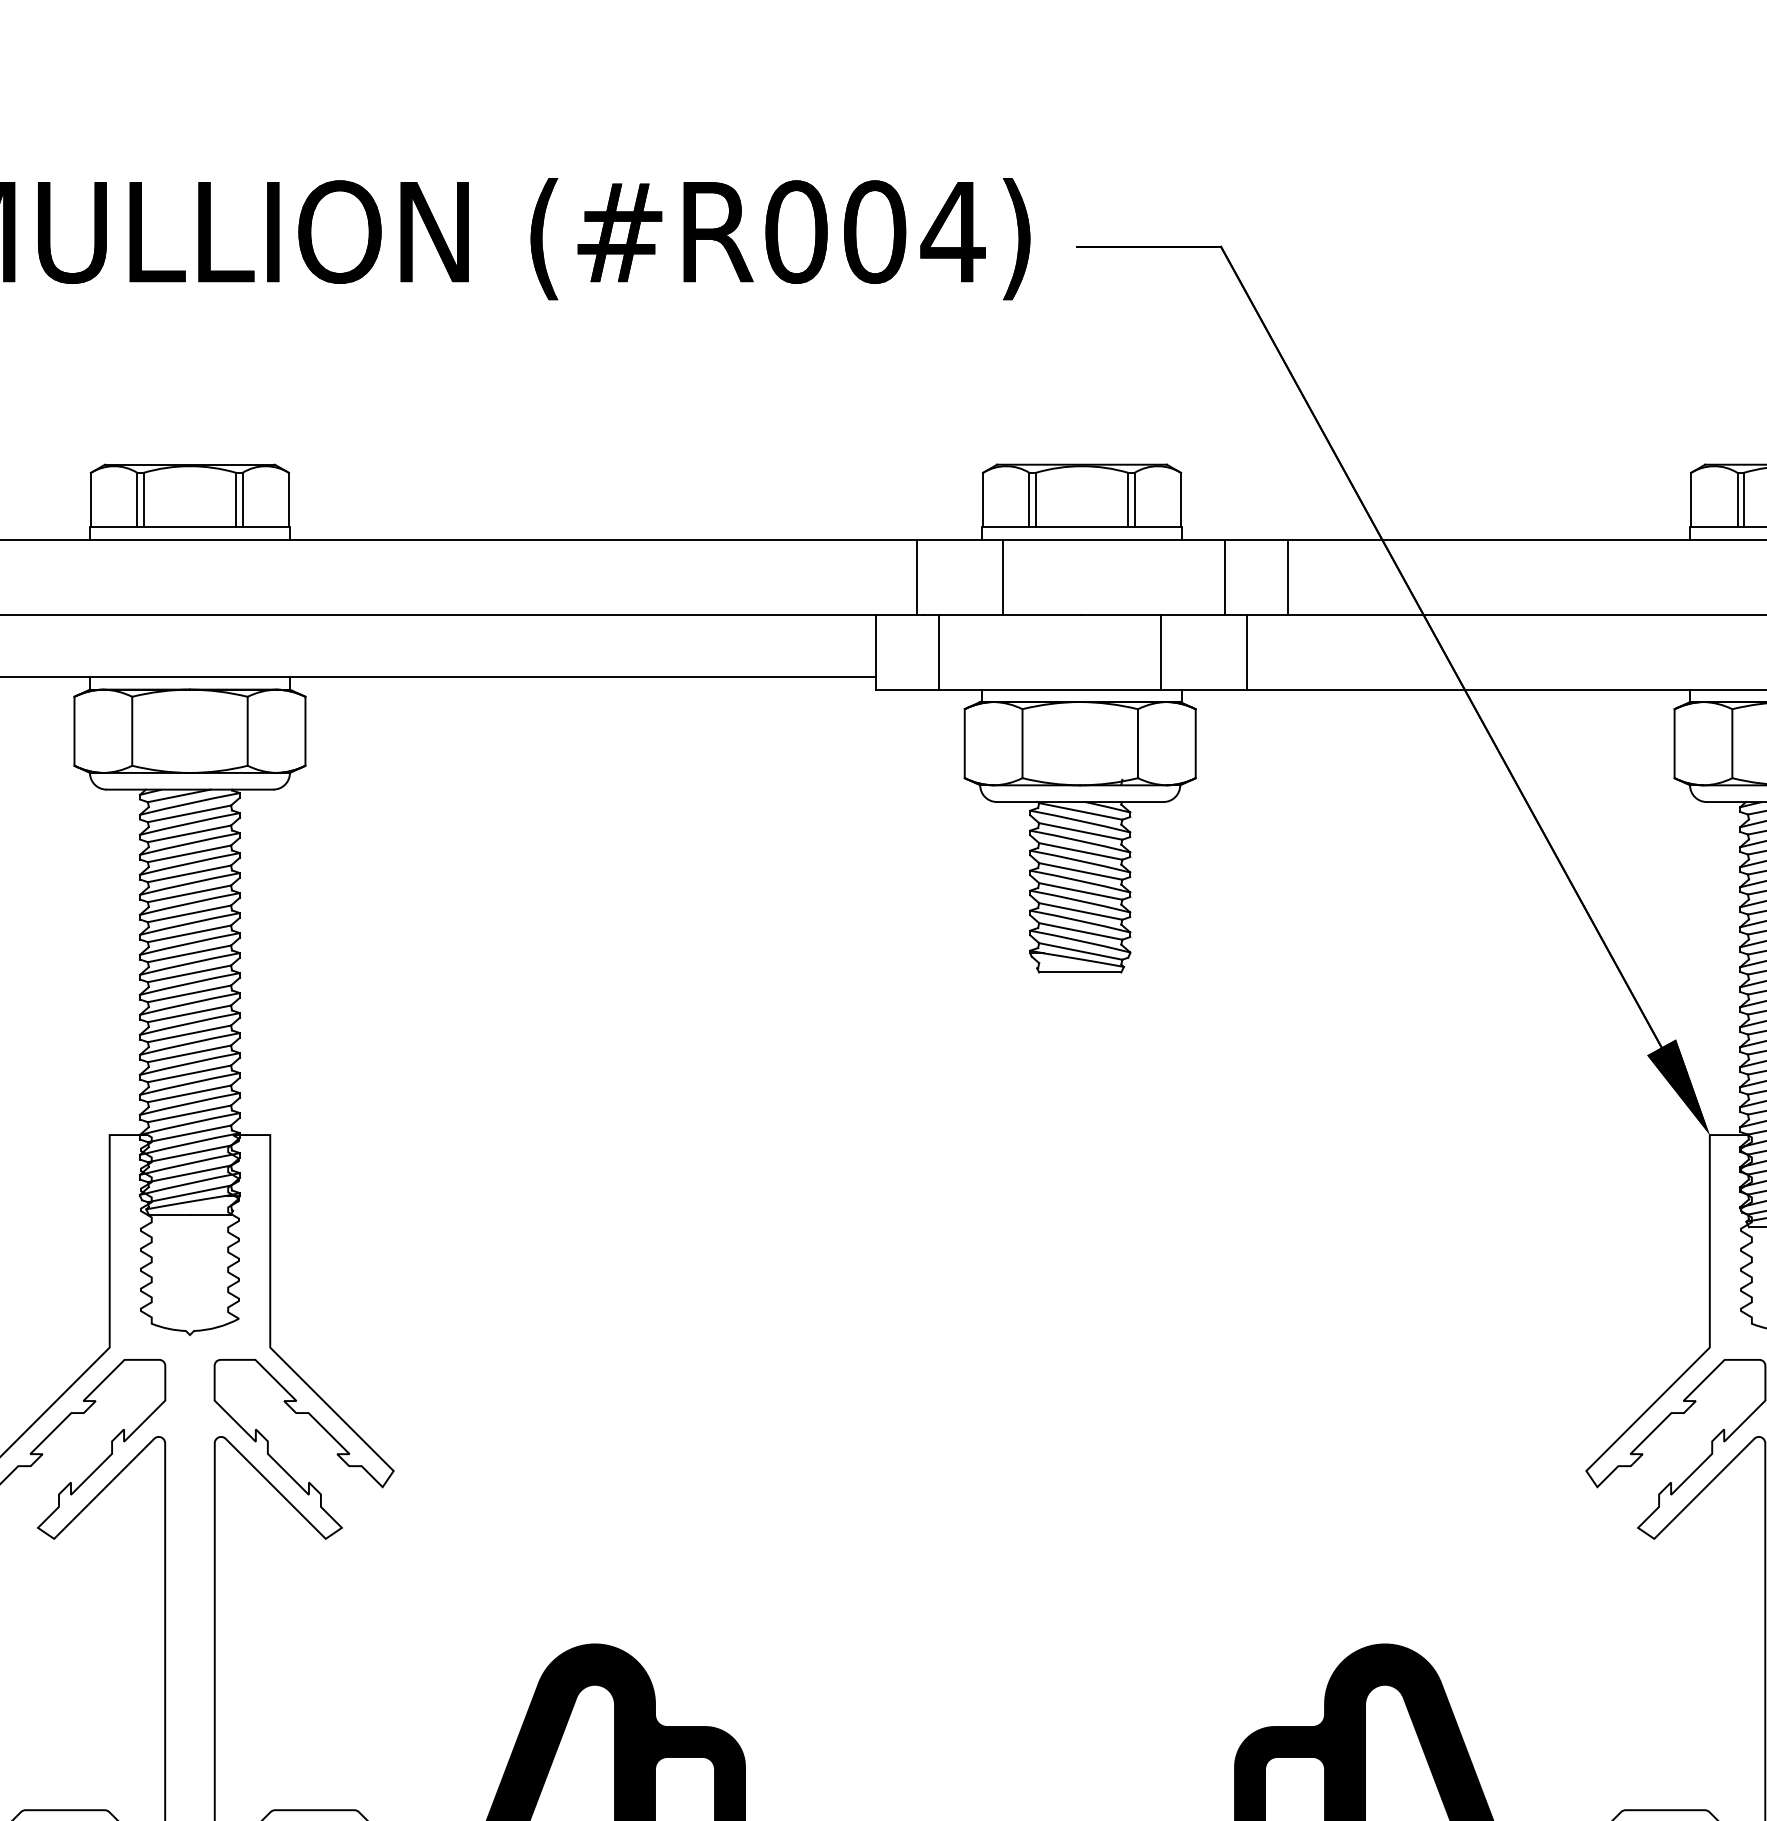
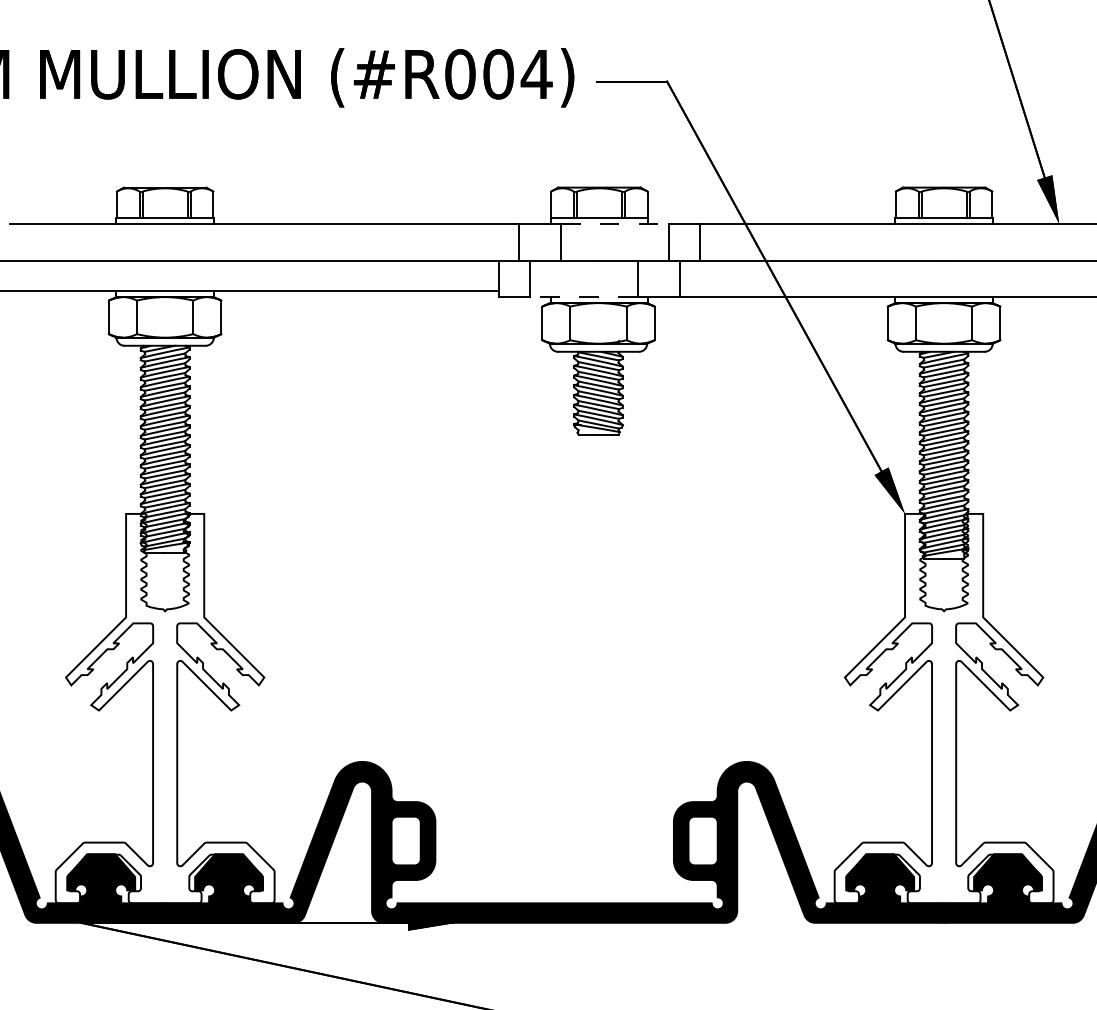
line: (1115, 540) -> (615, 224), solid -> dashed
line: (1049, 690) -> (583, 297), solid -> dashed

